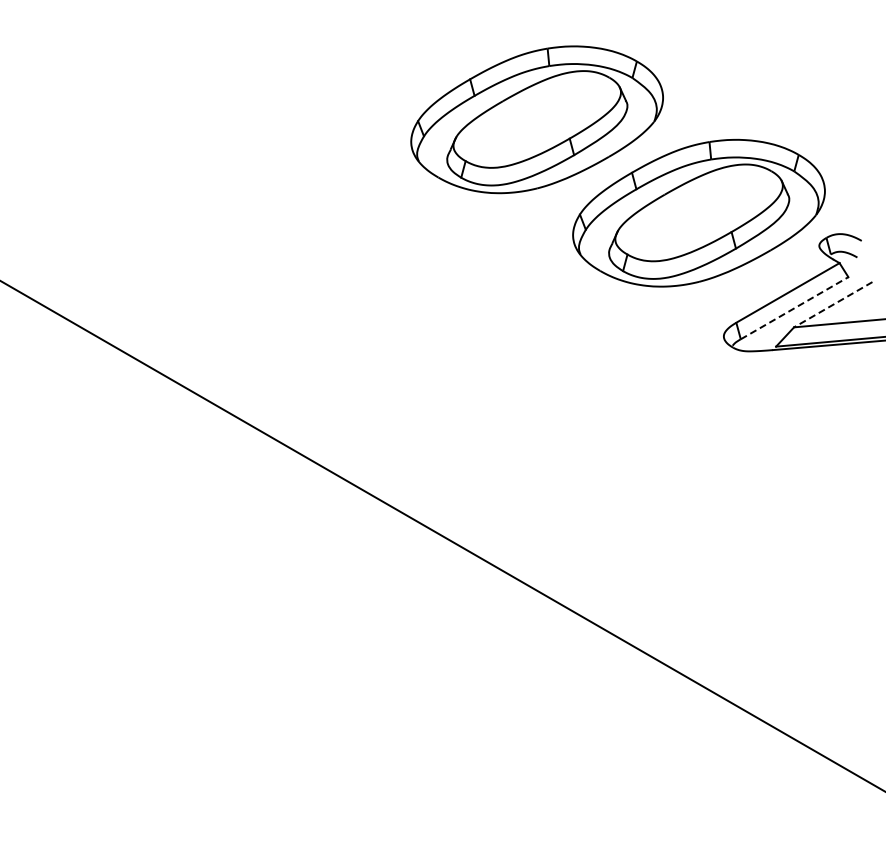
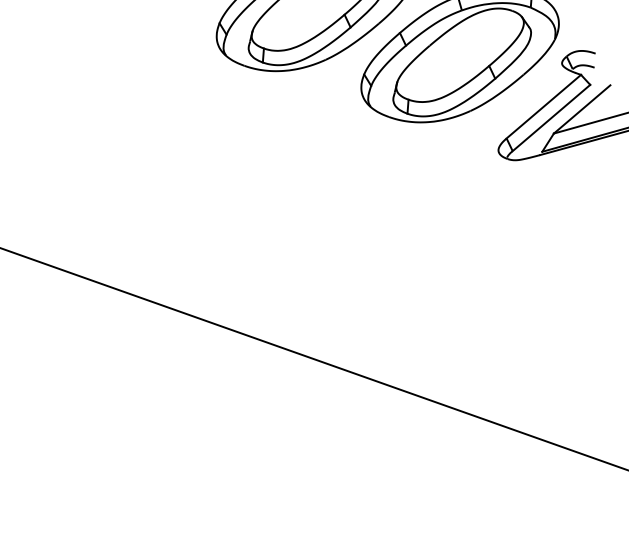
line: (832, 304) -> (581, 109), dashed -> solid
line: (795, 307) -> (552, 117), dashed -> solid

